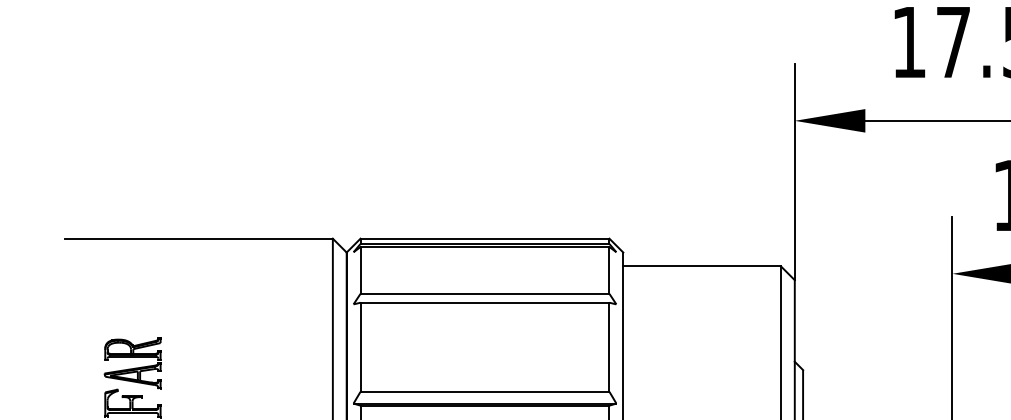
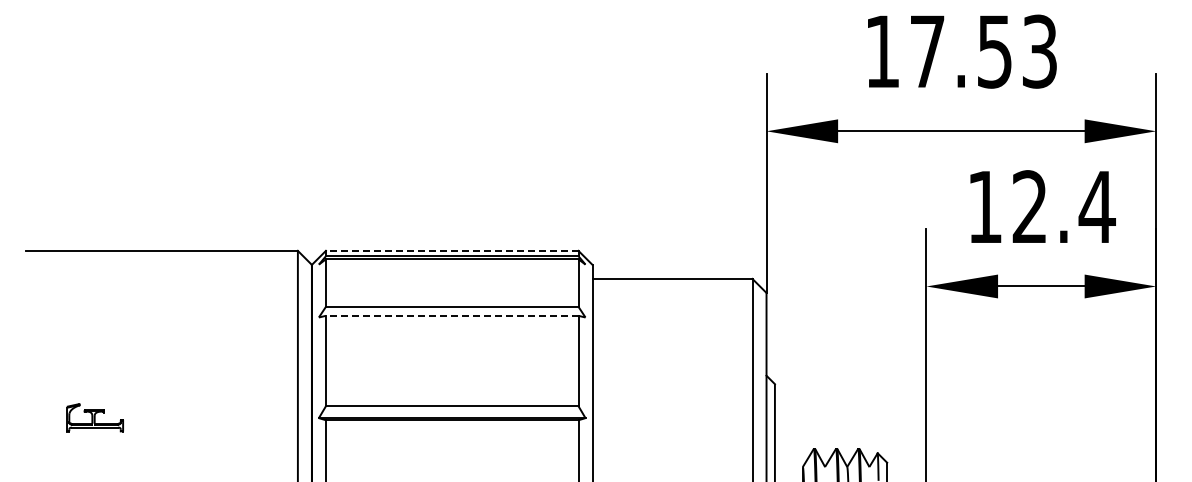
line: (484, 238) -> (451, 250), solid -> dashed
line: (484, 302) -> (451, 315), solid -> dashed
part: (132, 363) -> (94, 377), removed

